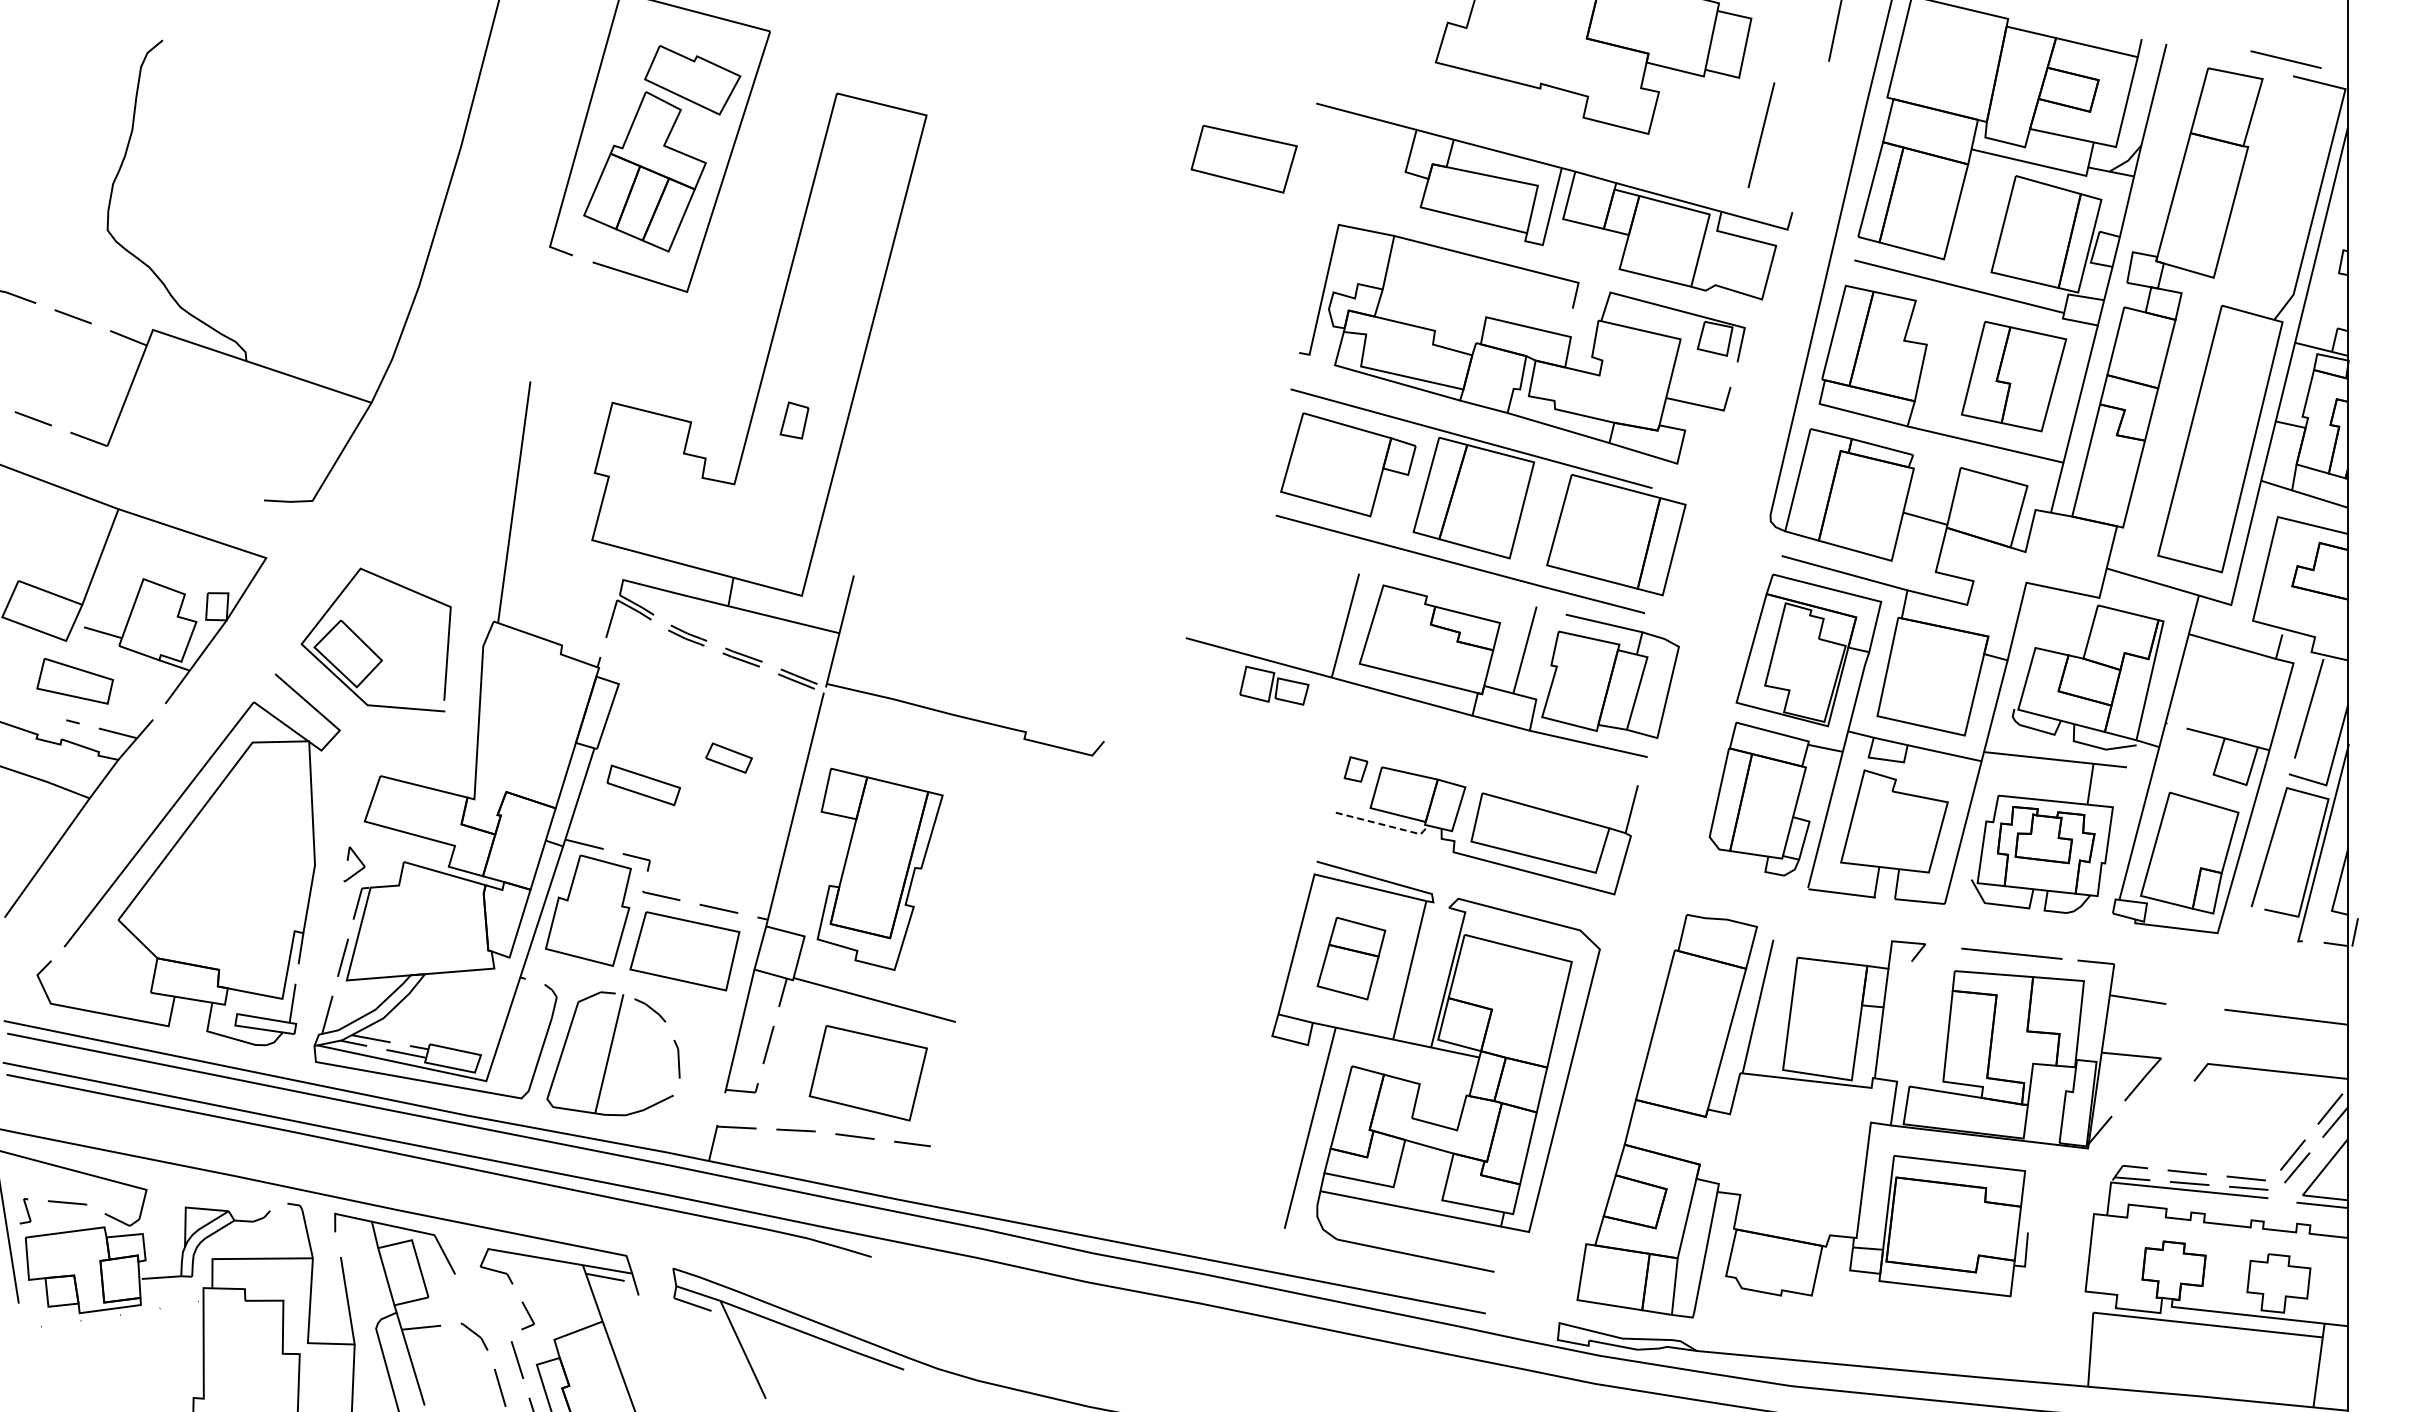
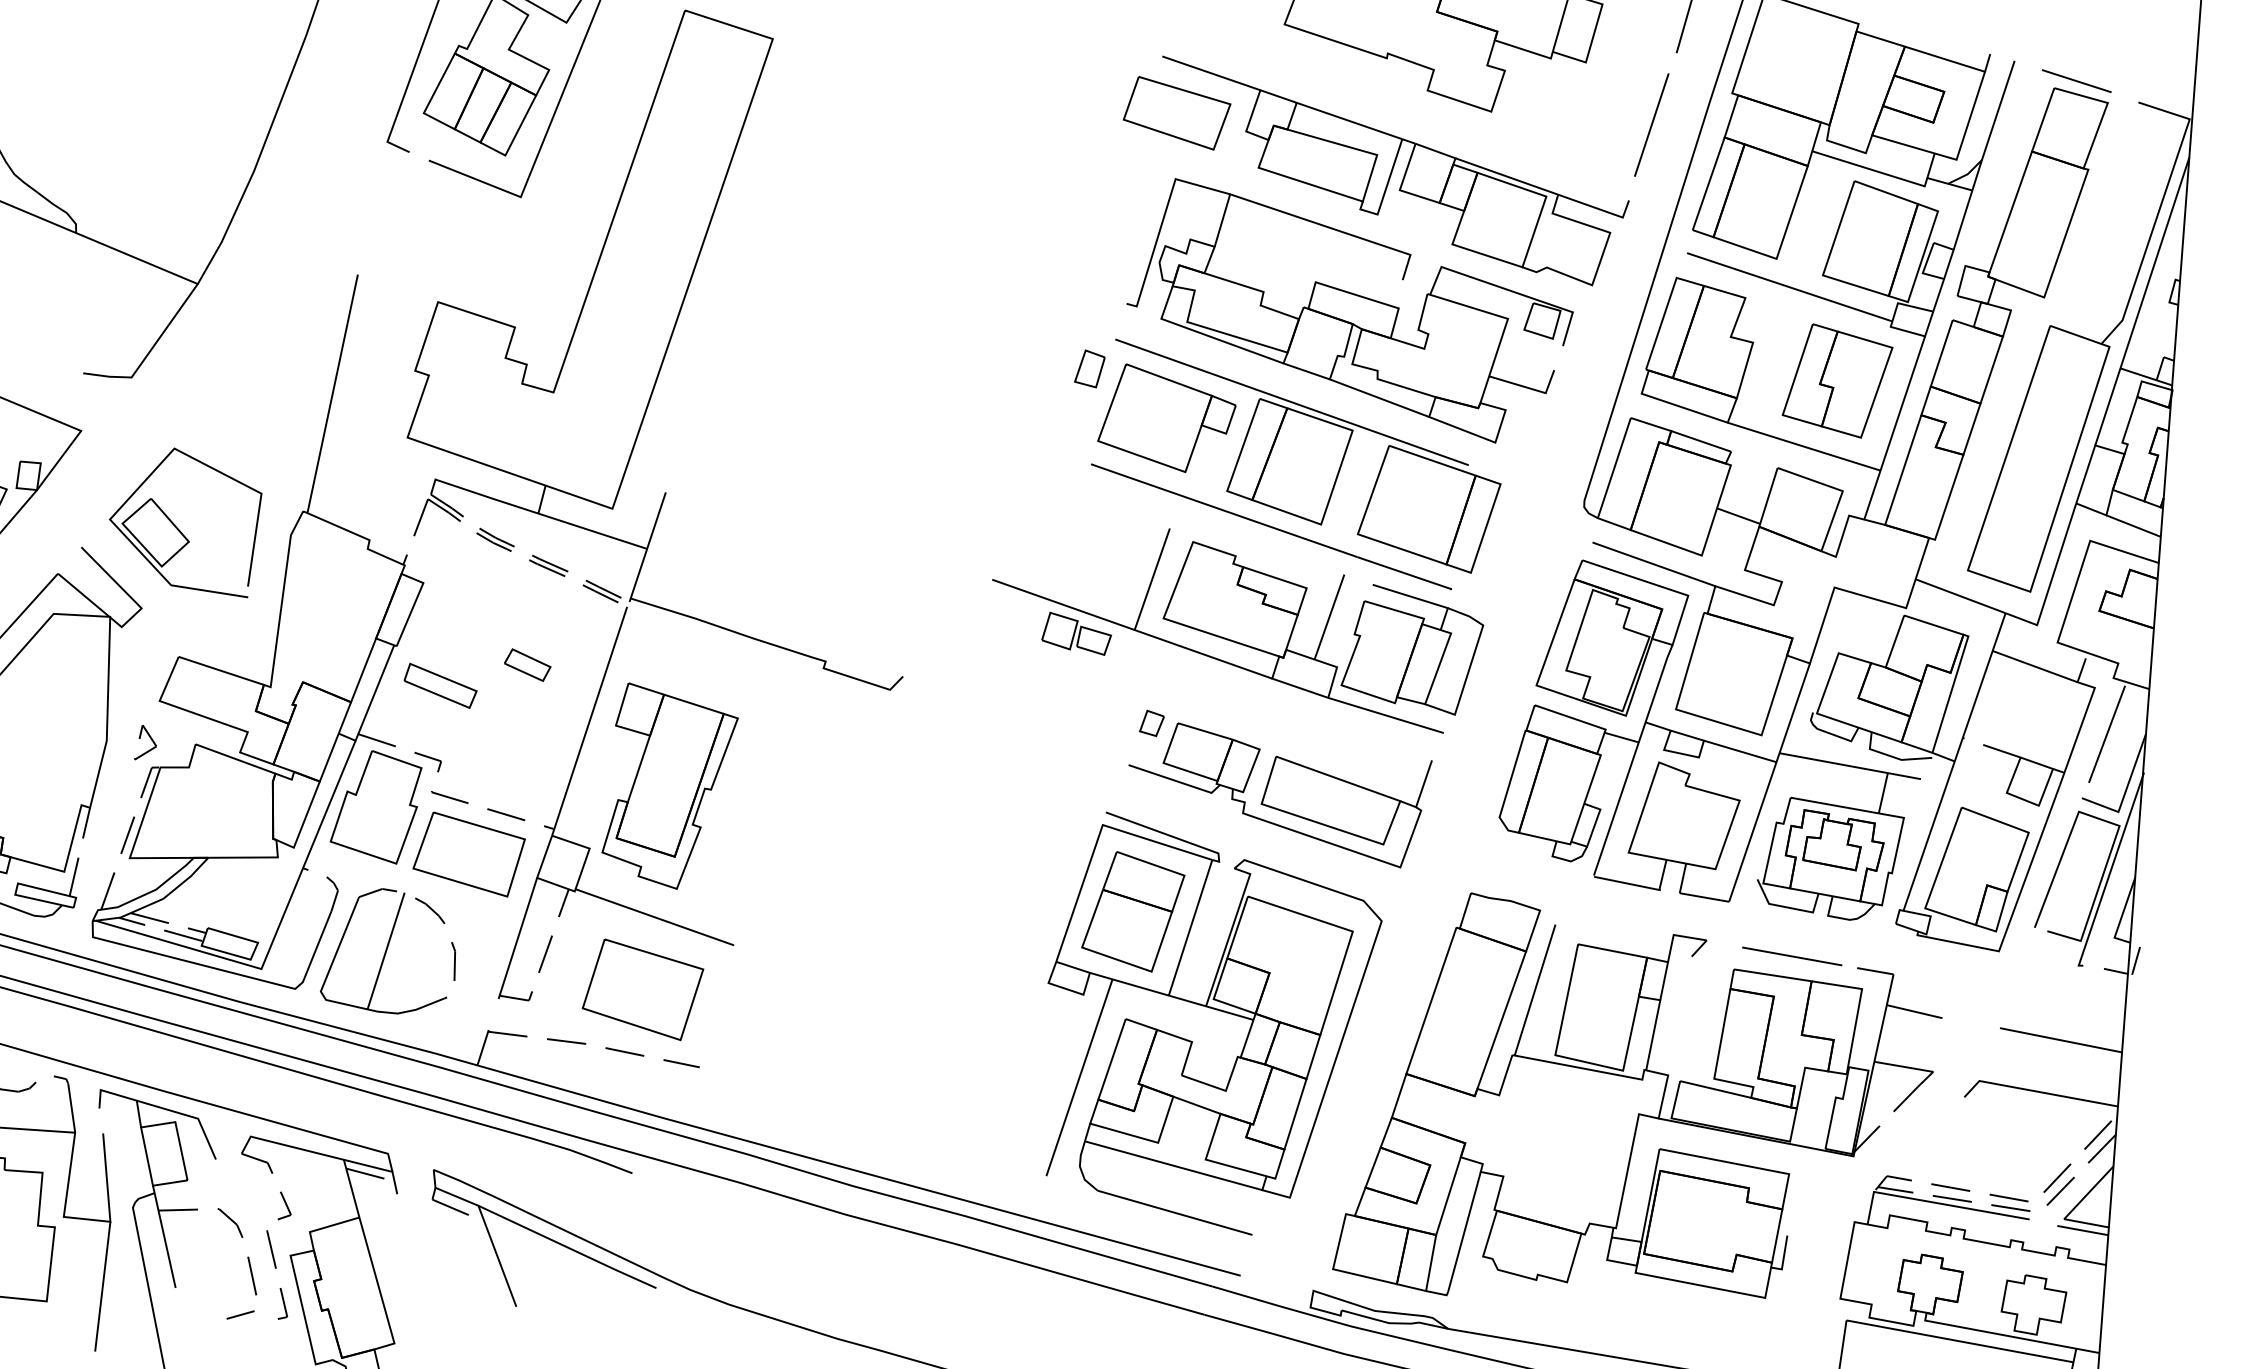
line: (2285, 59) -> (2076, 80), moved
line: (1761, 134) -> (1651, 124), moved
part: (1243, 159) -> (1176, 113), moved
part: (794, 420) -> (1089, 368), moved
line: (1384, 825) -> (1176, 781), dashed -> solid
part: (1351, 958) -> (1133, 911), size x1.43

